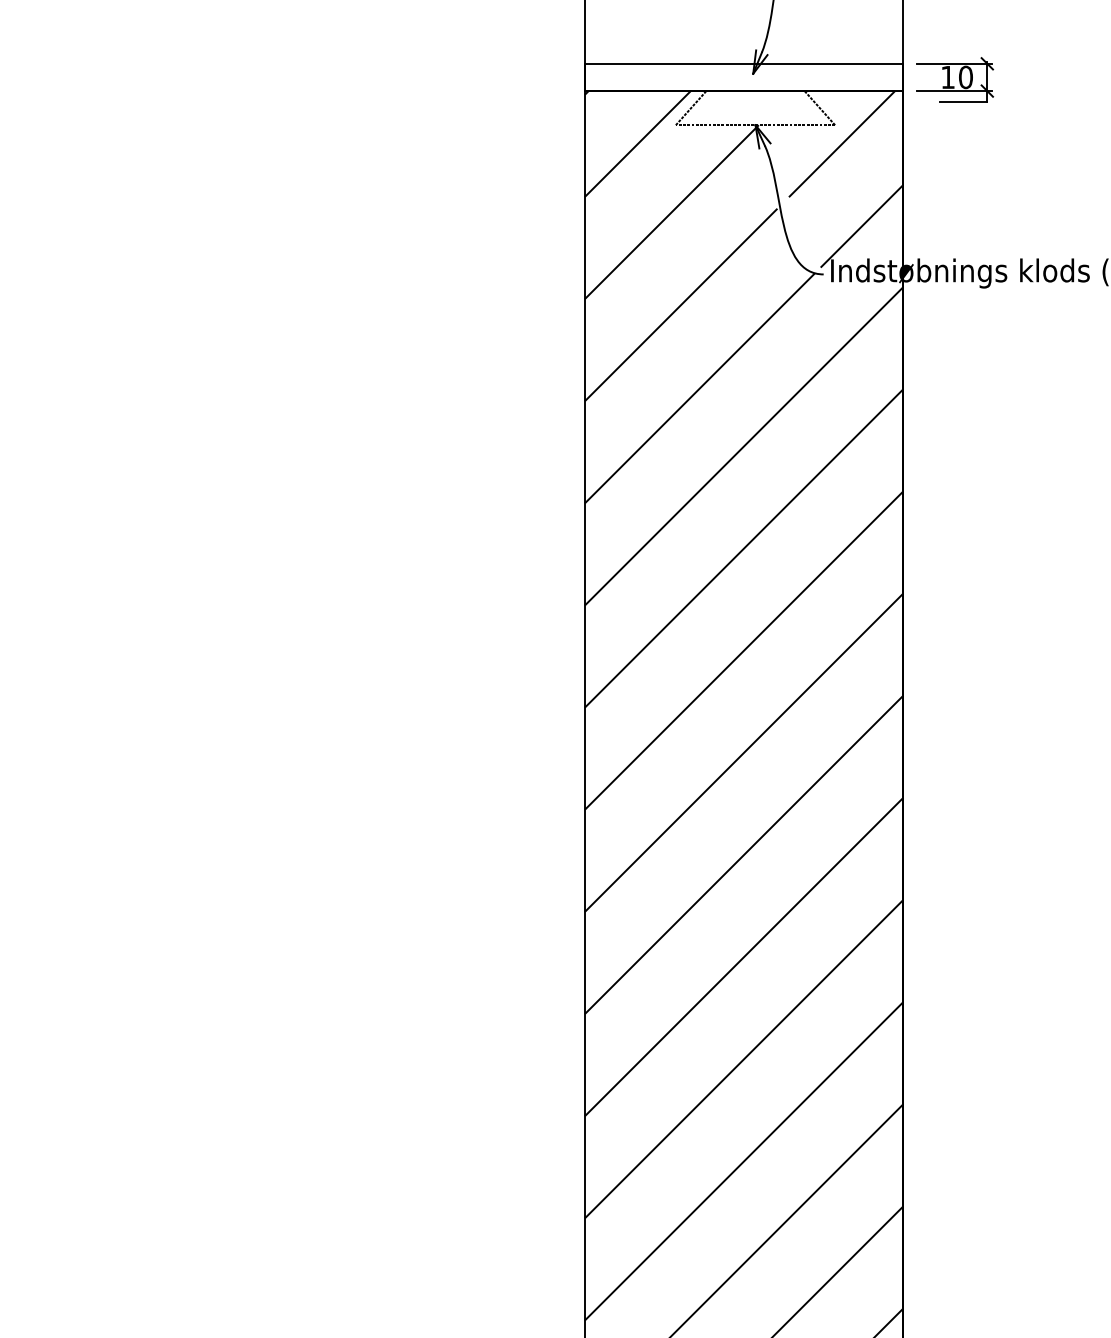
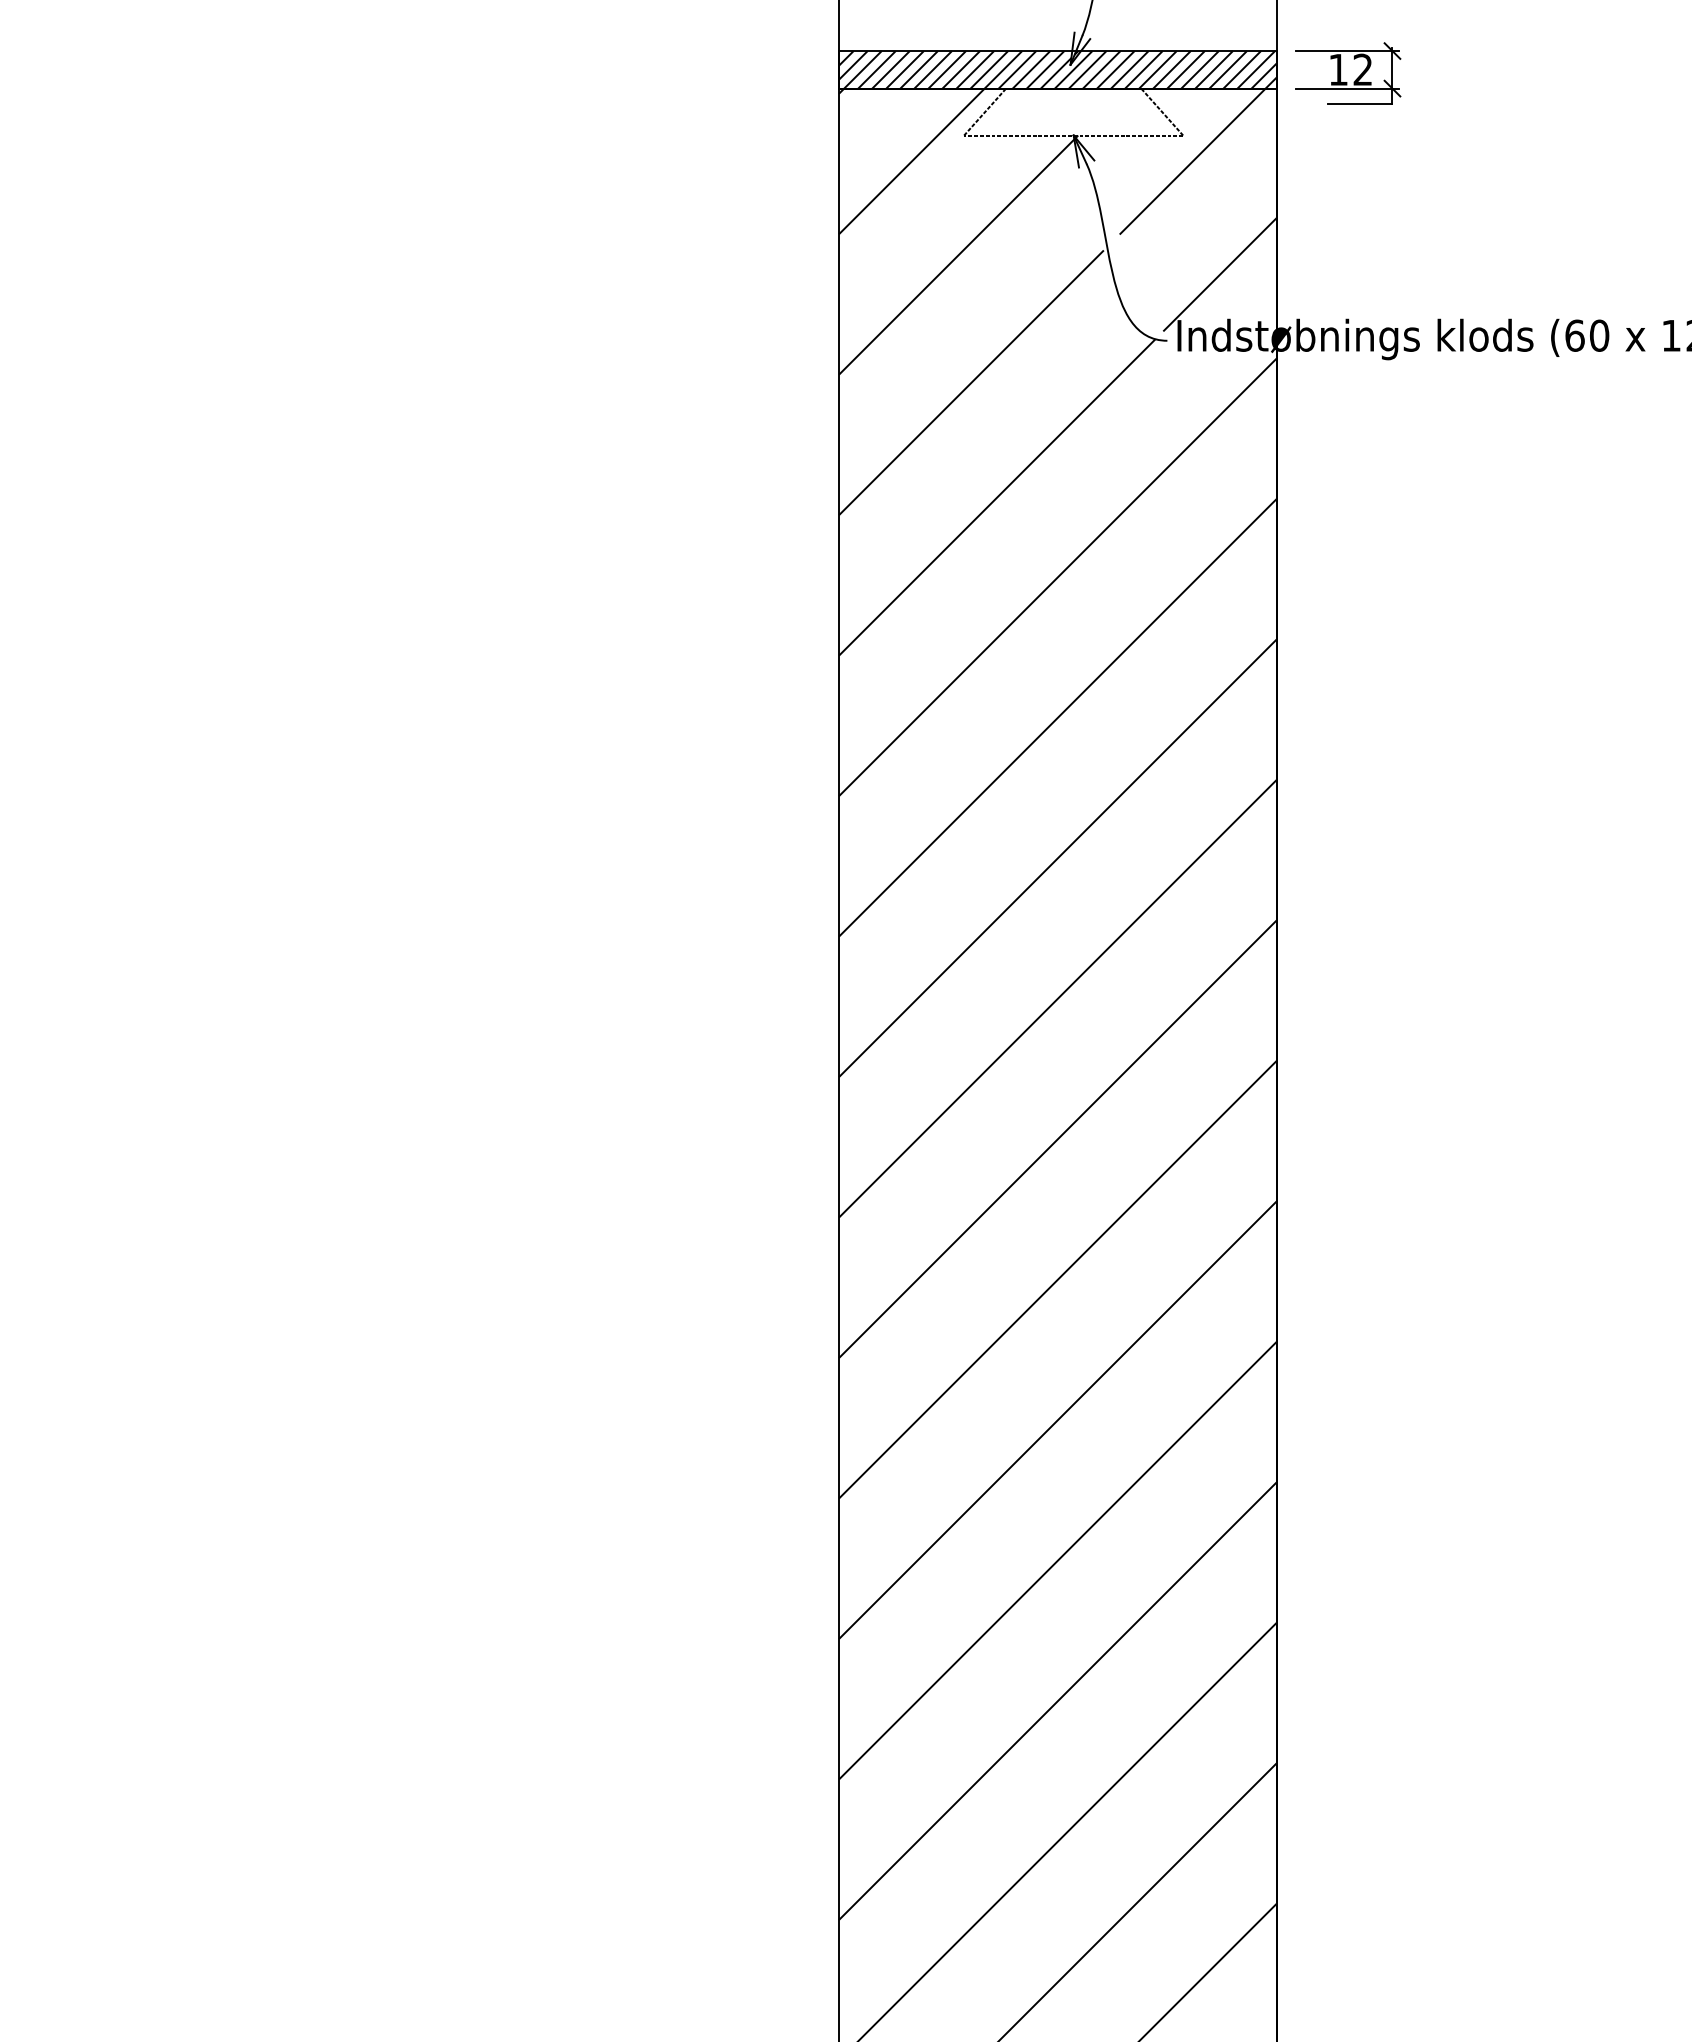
hatch: (744, 77) -> (1058, 69), added
text: (965, 77) -> (1362, 69), 10 -> 12

